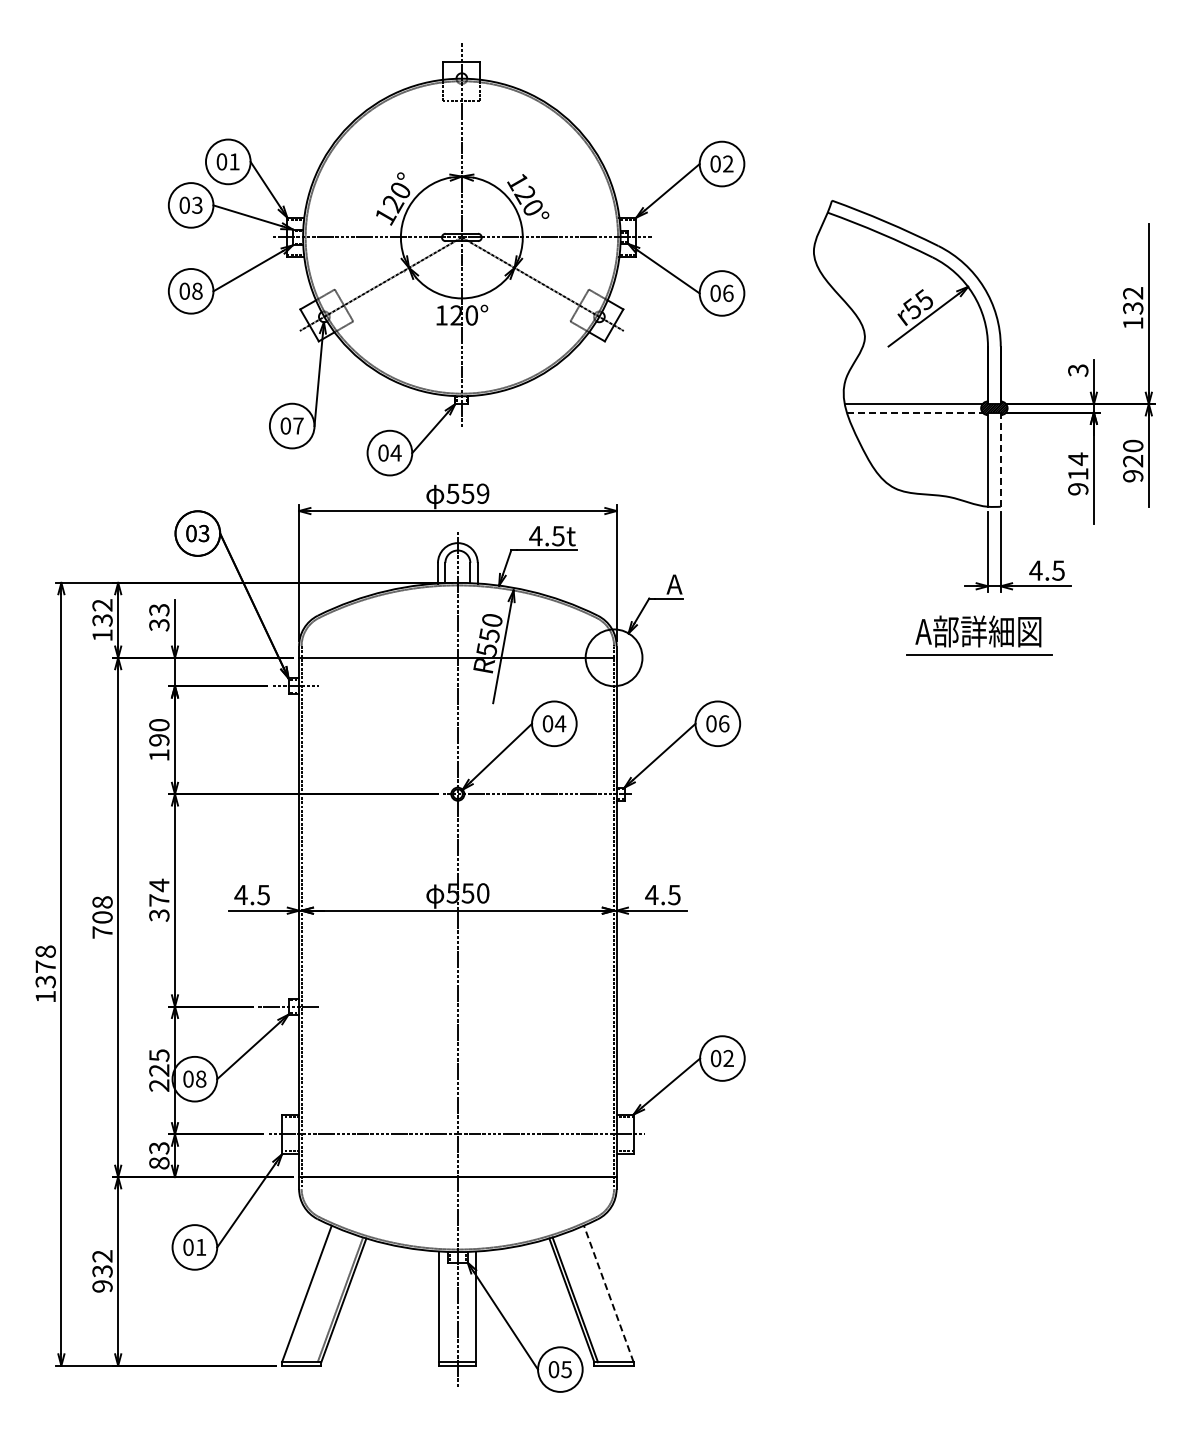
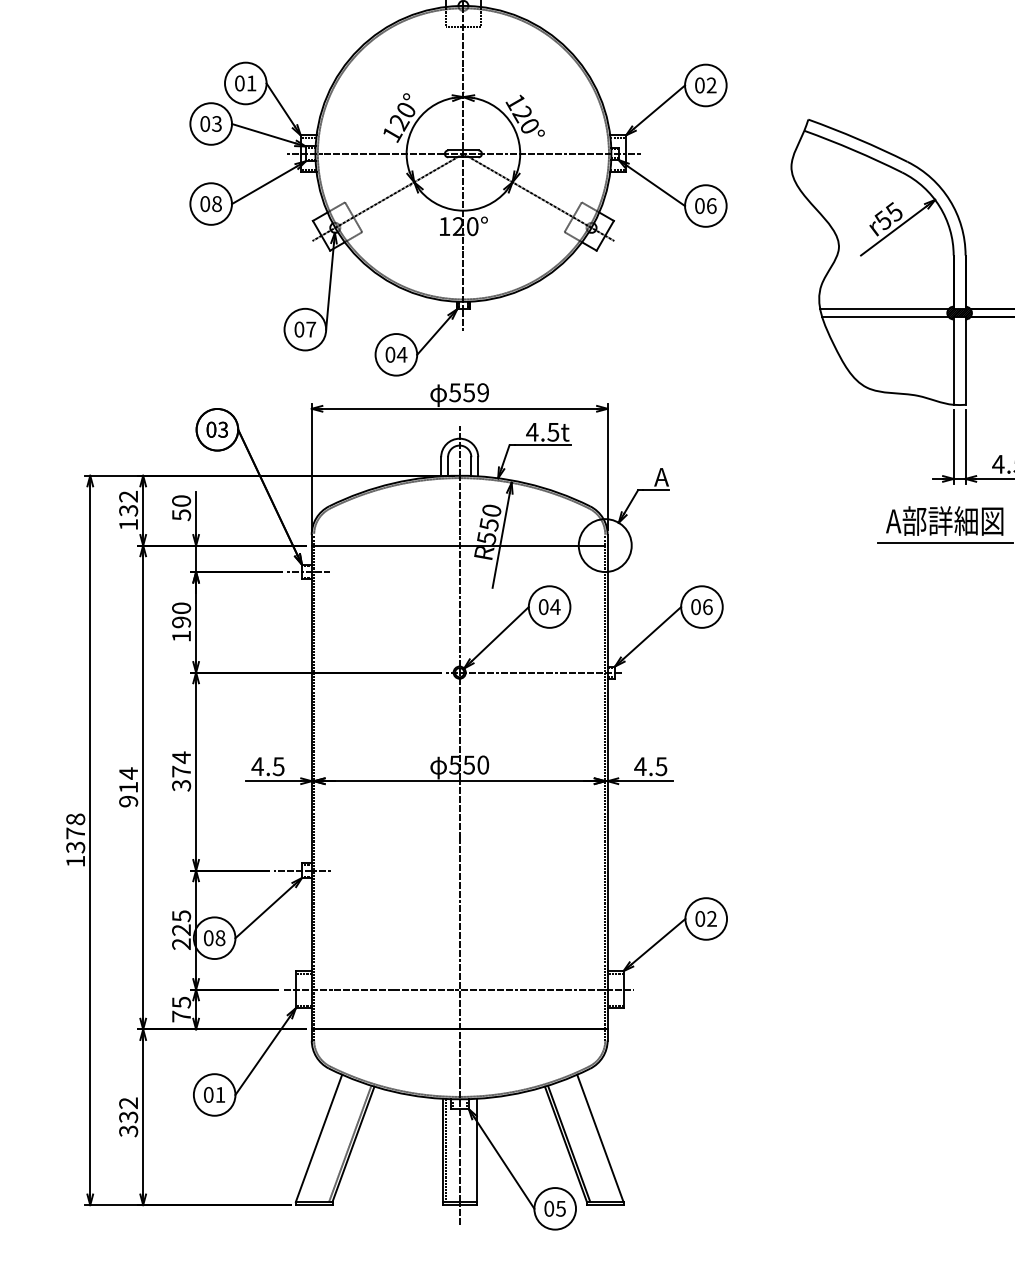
line: (914, 412) -> (885, 316), dashed -> solid
line: (1000, 459) -> (965, 360), dashed -> solid
text: (159, 617) -> (181, 508), 33 -> 50
text: (102, 916) -> (128, 786), 708 -> 914
text: (159, 1155) -> (181, 1009), 83 -> 75
text: (102, 1286) -> (128, 1131), 932 -> 332
line: (608, 1293) -> (600, 1137), dashed -> solid
line: (442, 1306) -> (445, 1150), added

